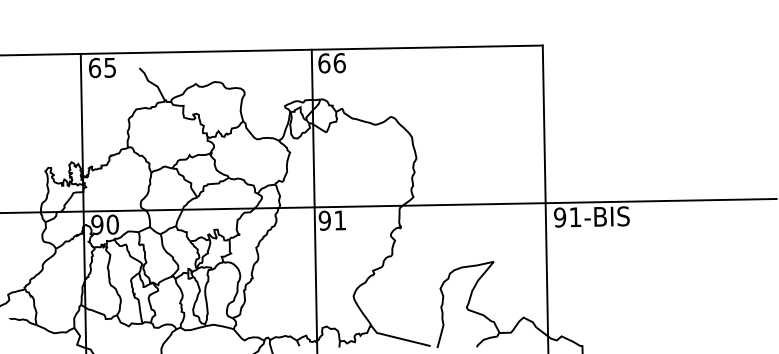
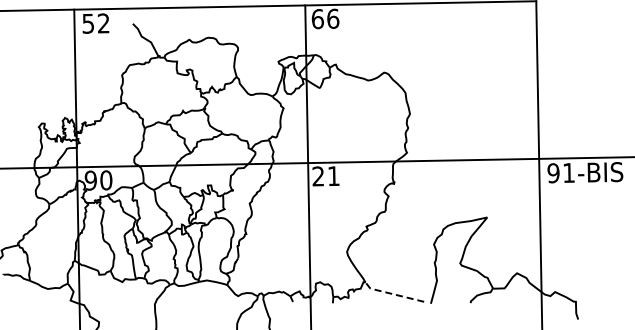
text: (102, 67) -> (95, 23), 65 -> 52
text: (324, 220) -> (317, 176), 91 -> 21
line: (398, 338) -> (391, 294), solid -> dashed

